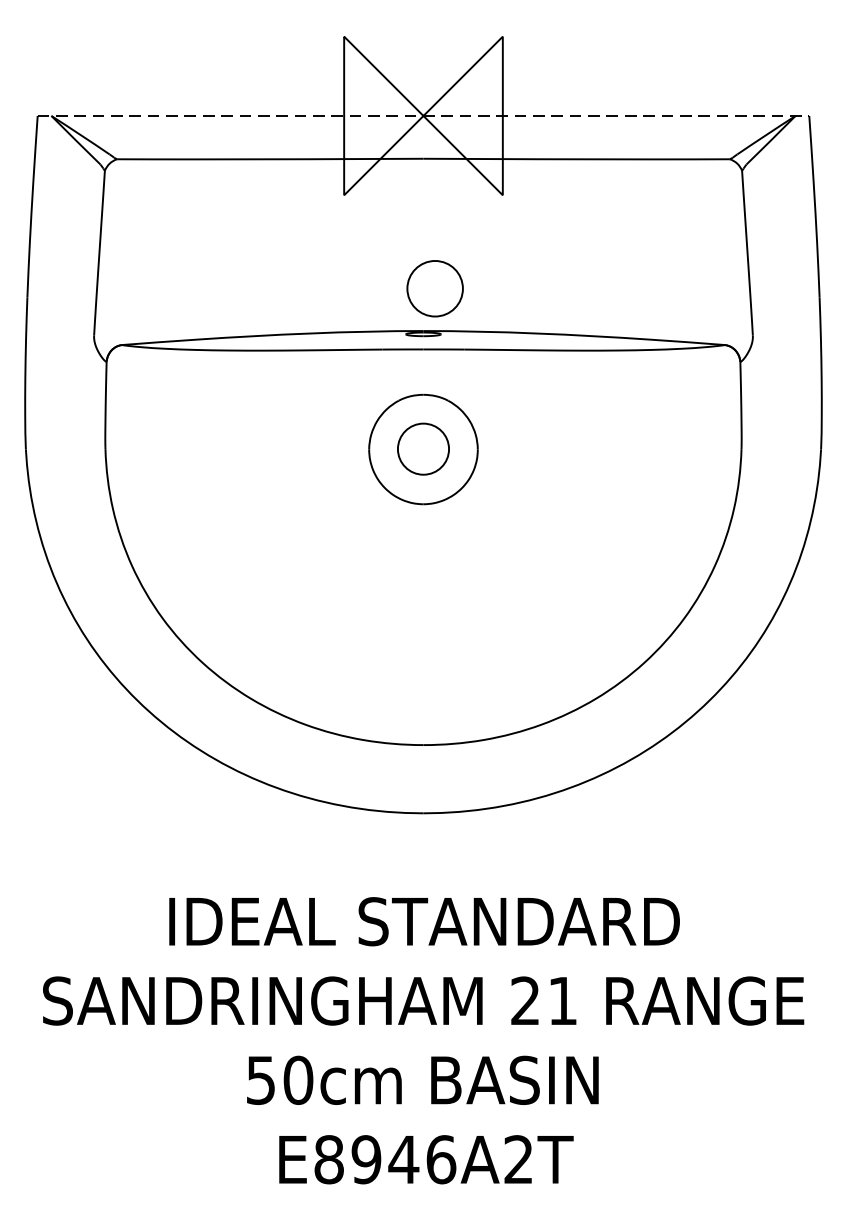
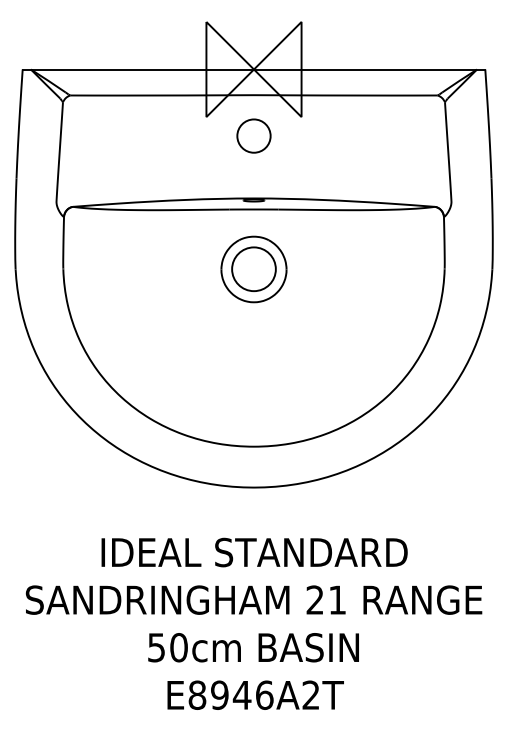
line: (424, 115) -> (254, 69), dashed -> solid
circle: (434, 287) -> (253, 135), moved
circle: (422, 449) -> (253, 269), size x1.43

